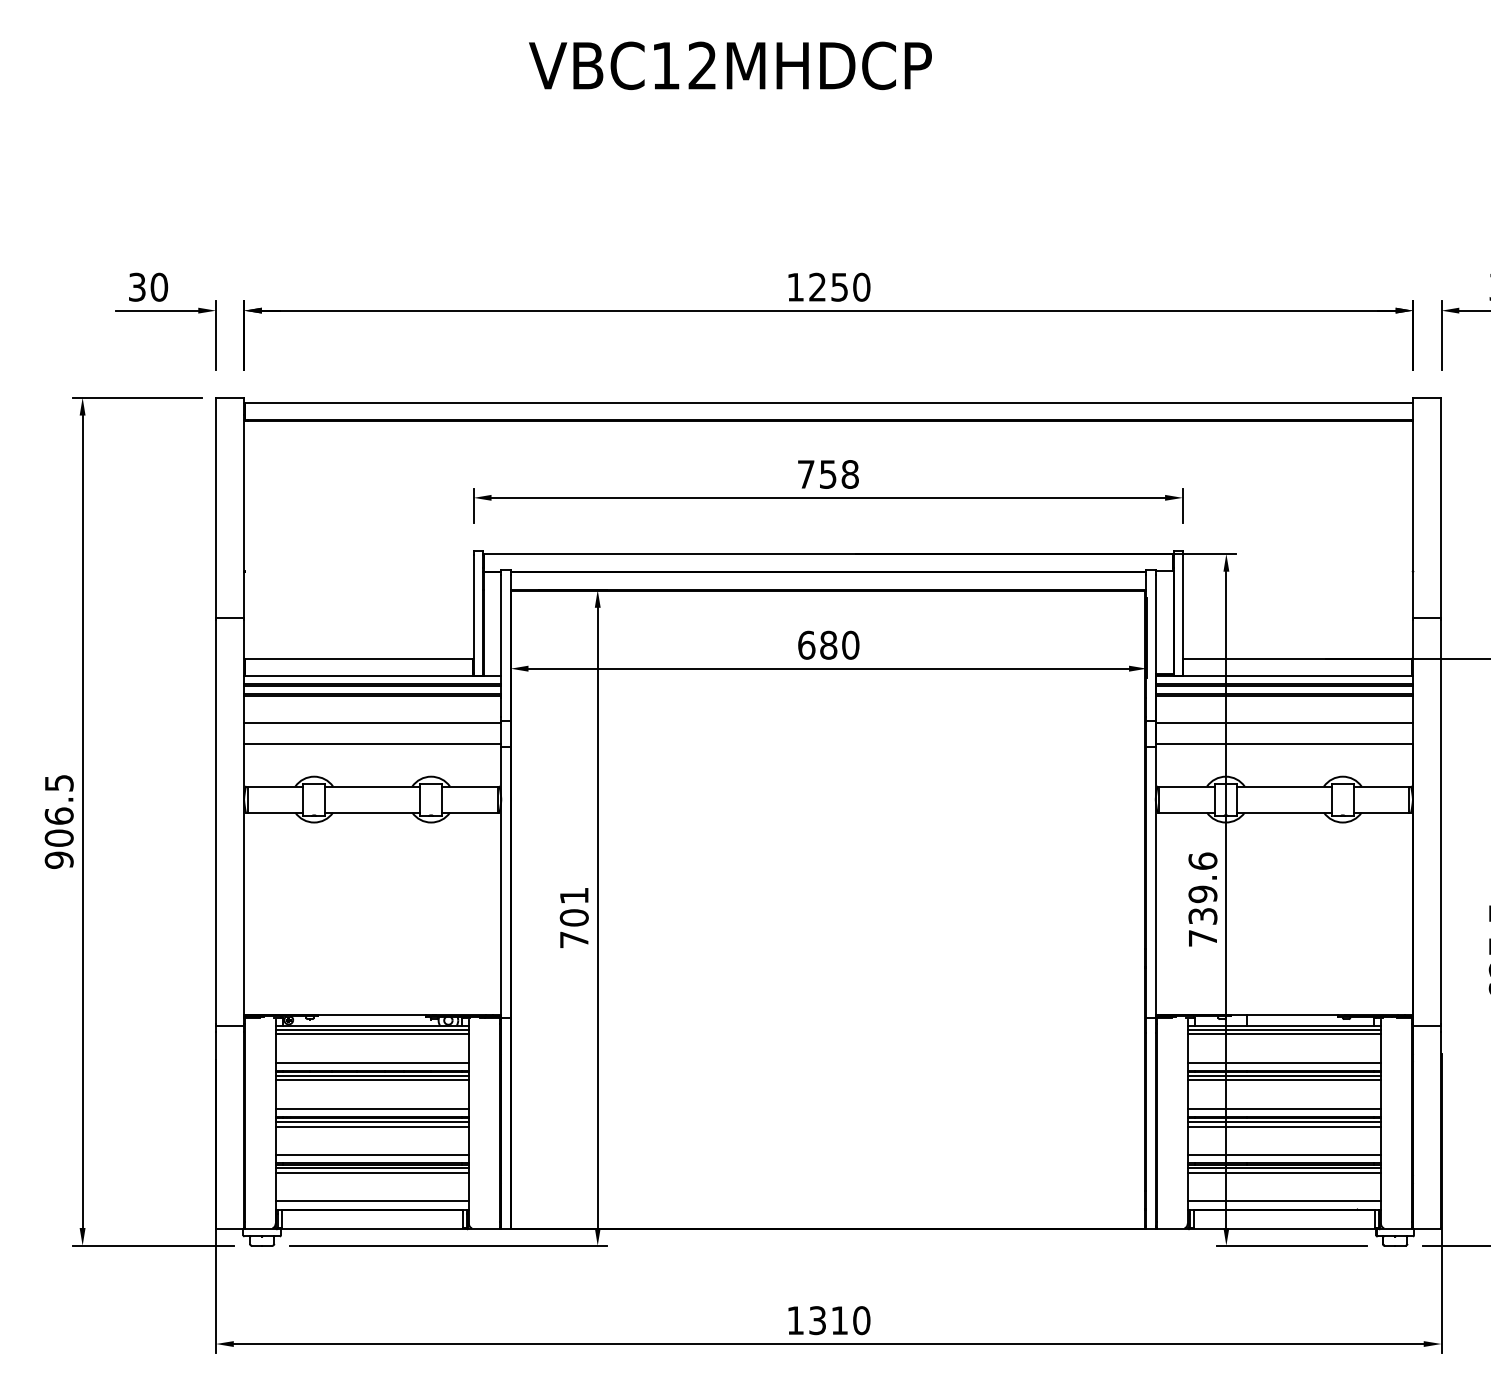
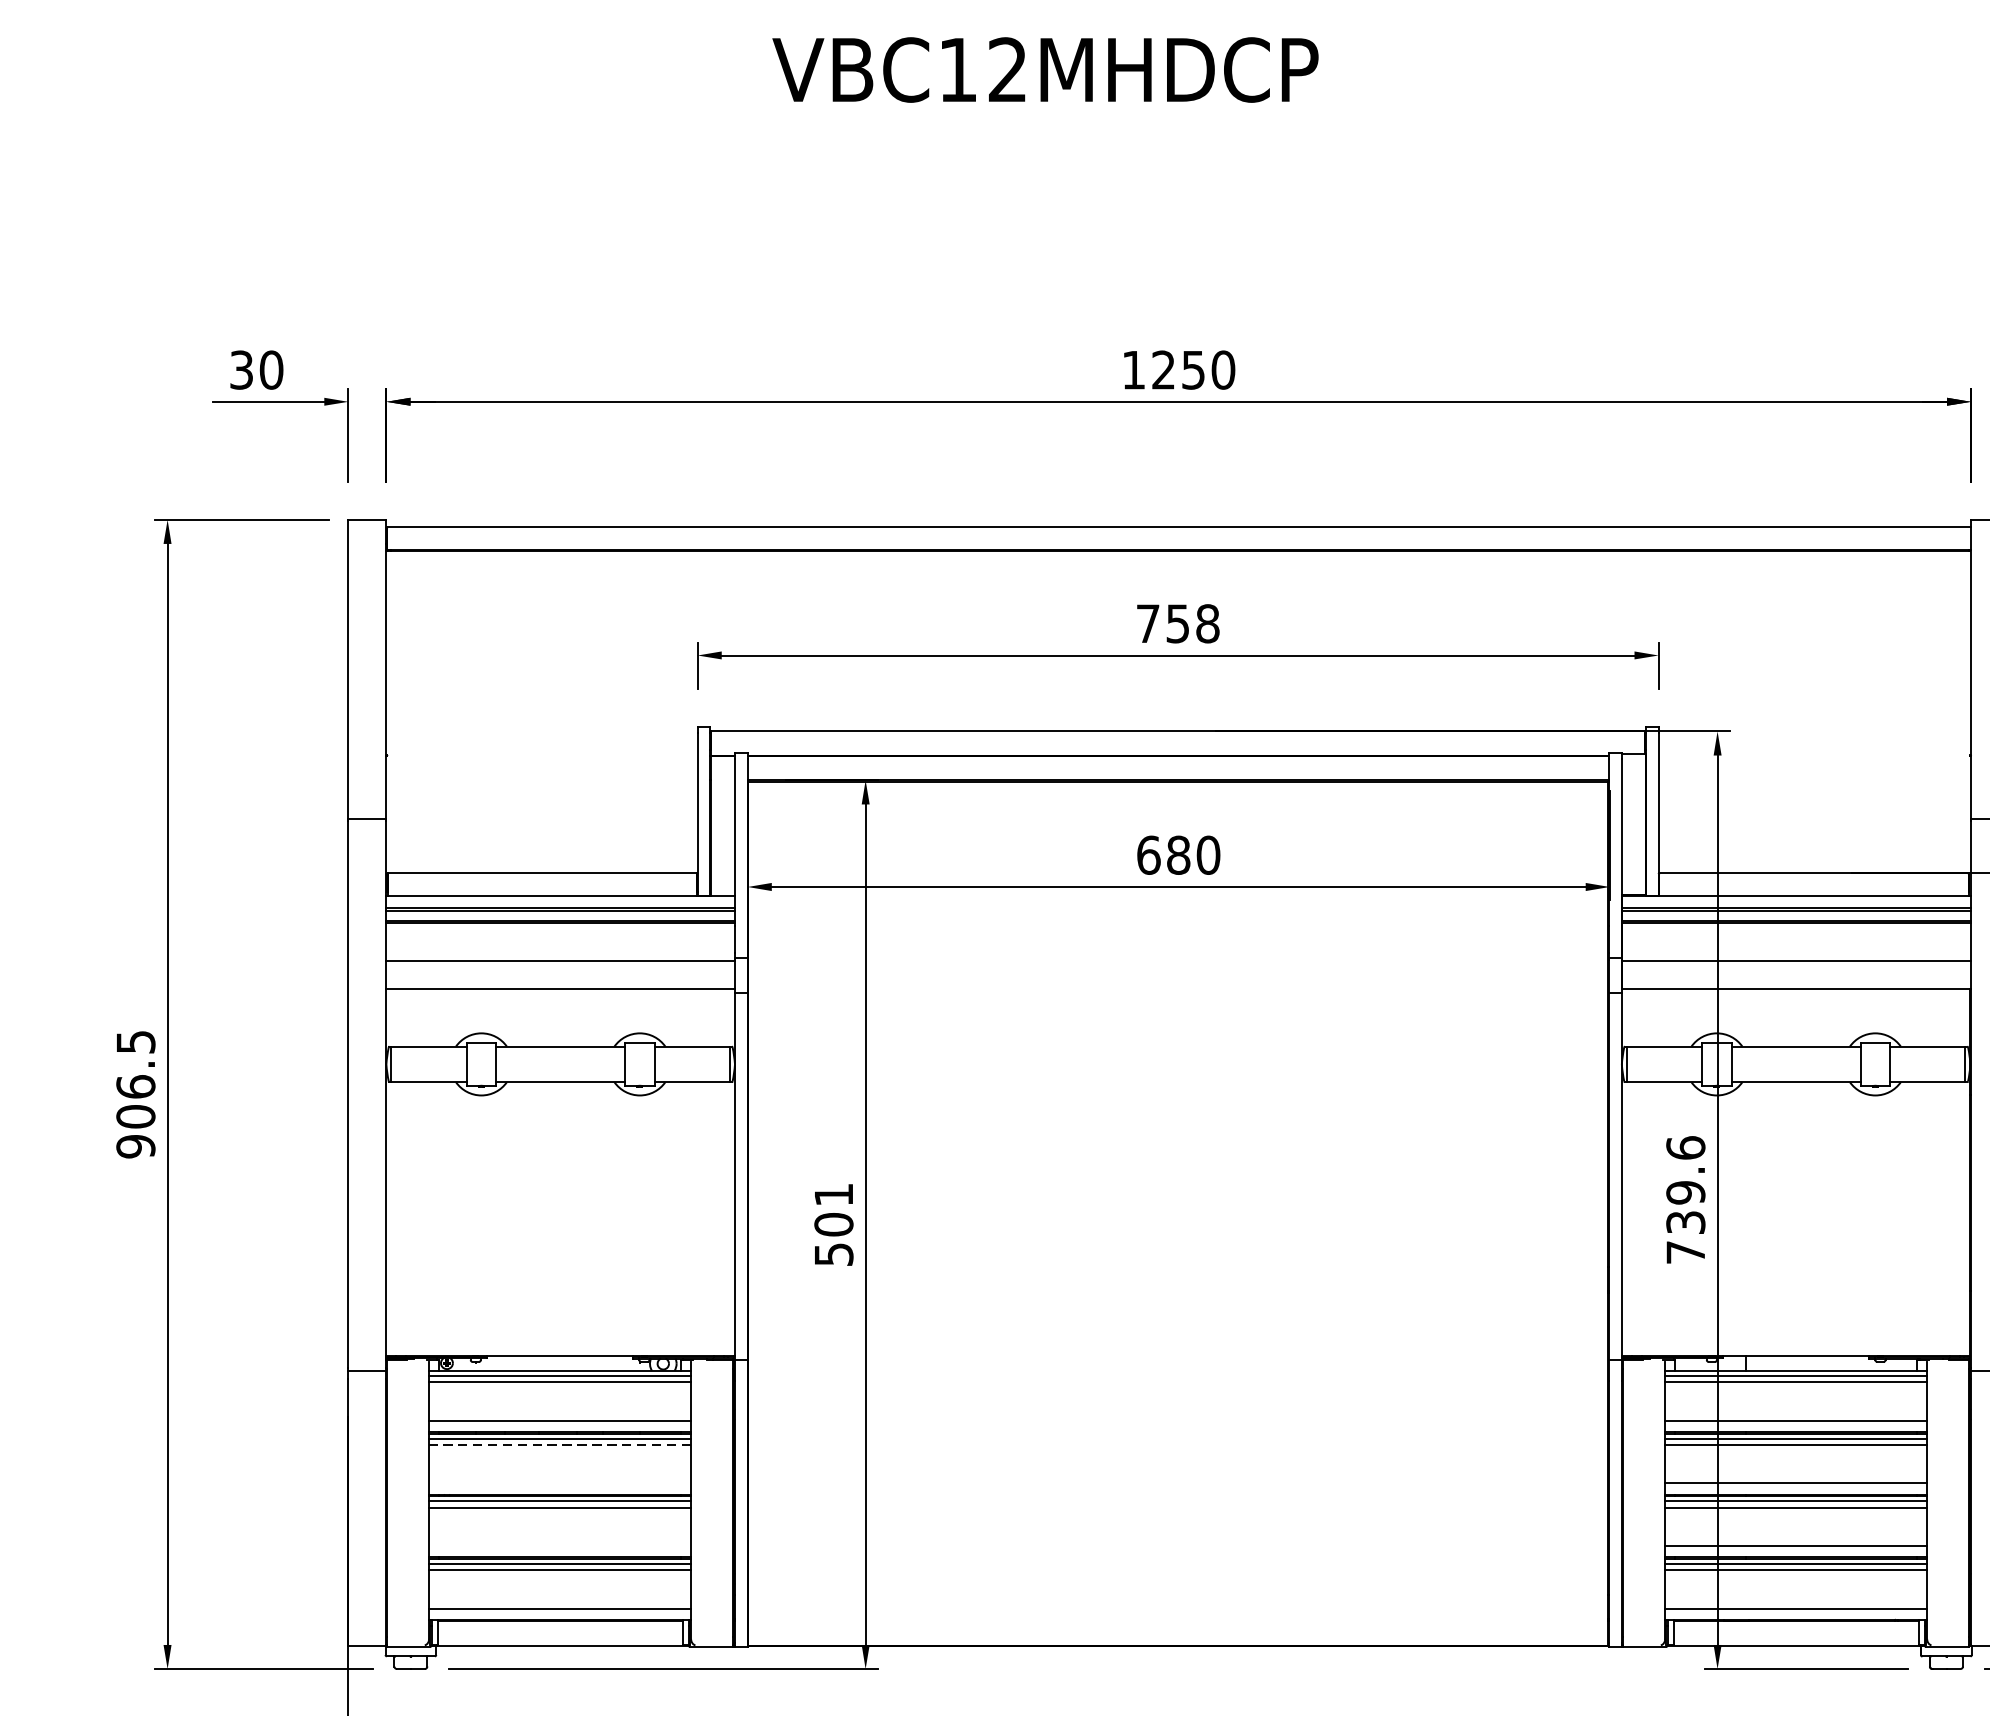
text: (574, 939) -> (834, 1253), 701 -> 501
line: (372, 1080) -> (560, 1445), solid -> dashed
line: (371, 1108) -> (559, 1483), removed
line: (371, 1155) -> (559, 1546), removed

